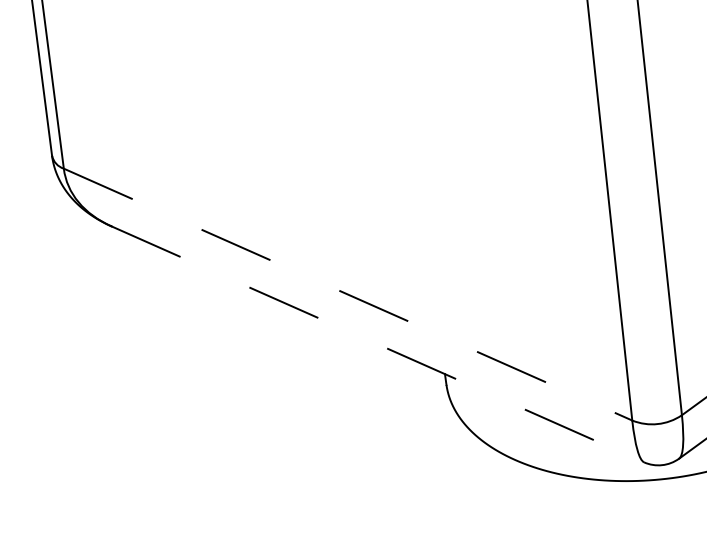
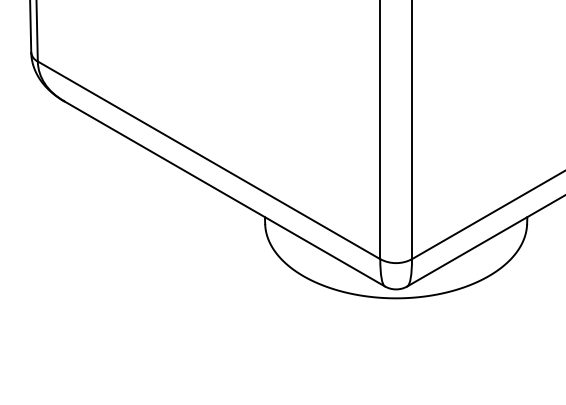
line: (348, 294) -> (209, 160), dashed -> solid
line: (377, 345) -> (224, 194), dashed -> solid

